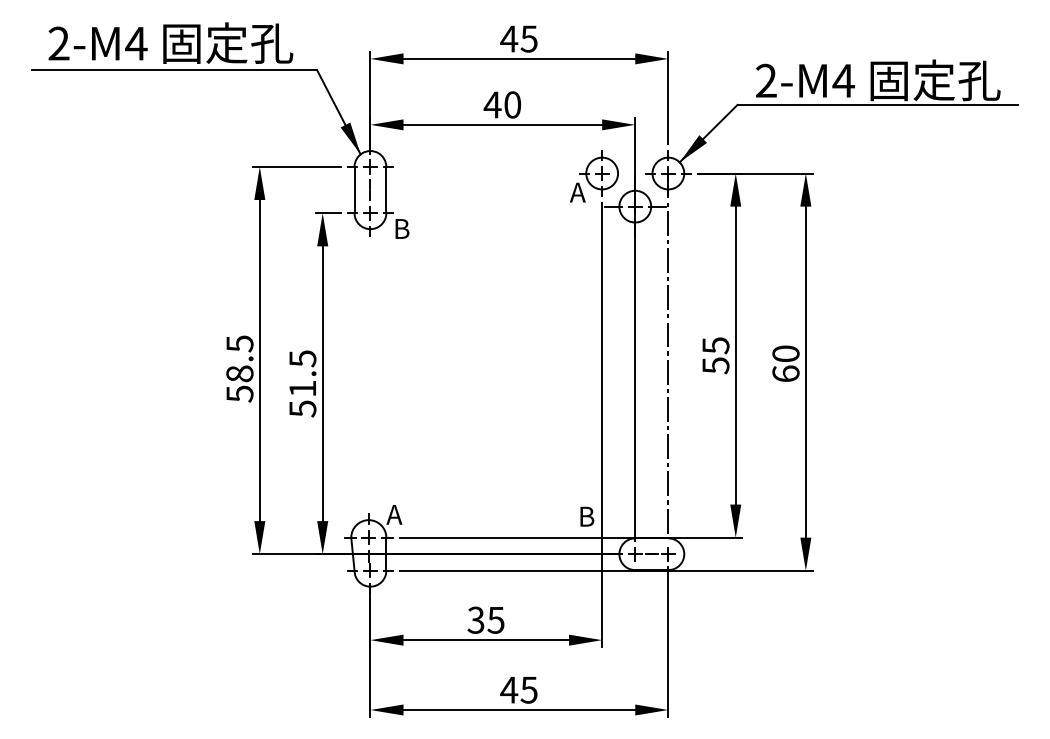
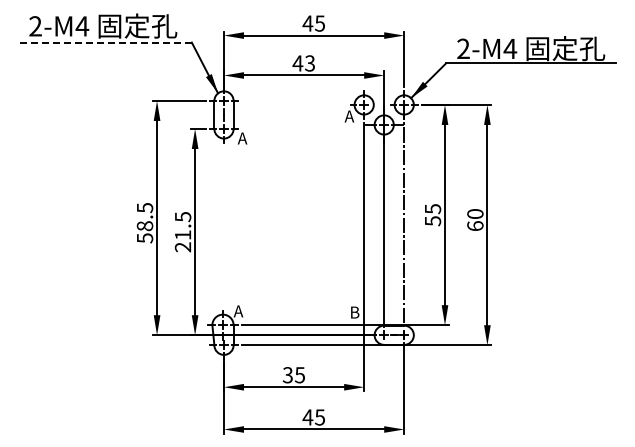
line: (172, 70) -> (104, 42), solid -> dashed
text: (513, 105) -> (310, 63), 40 -> 43
text: (401, 228) -> (242, 138), B -> A
text: (301, 409) -> (182, 247), 51.5 -> 21.5

